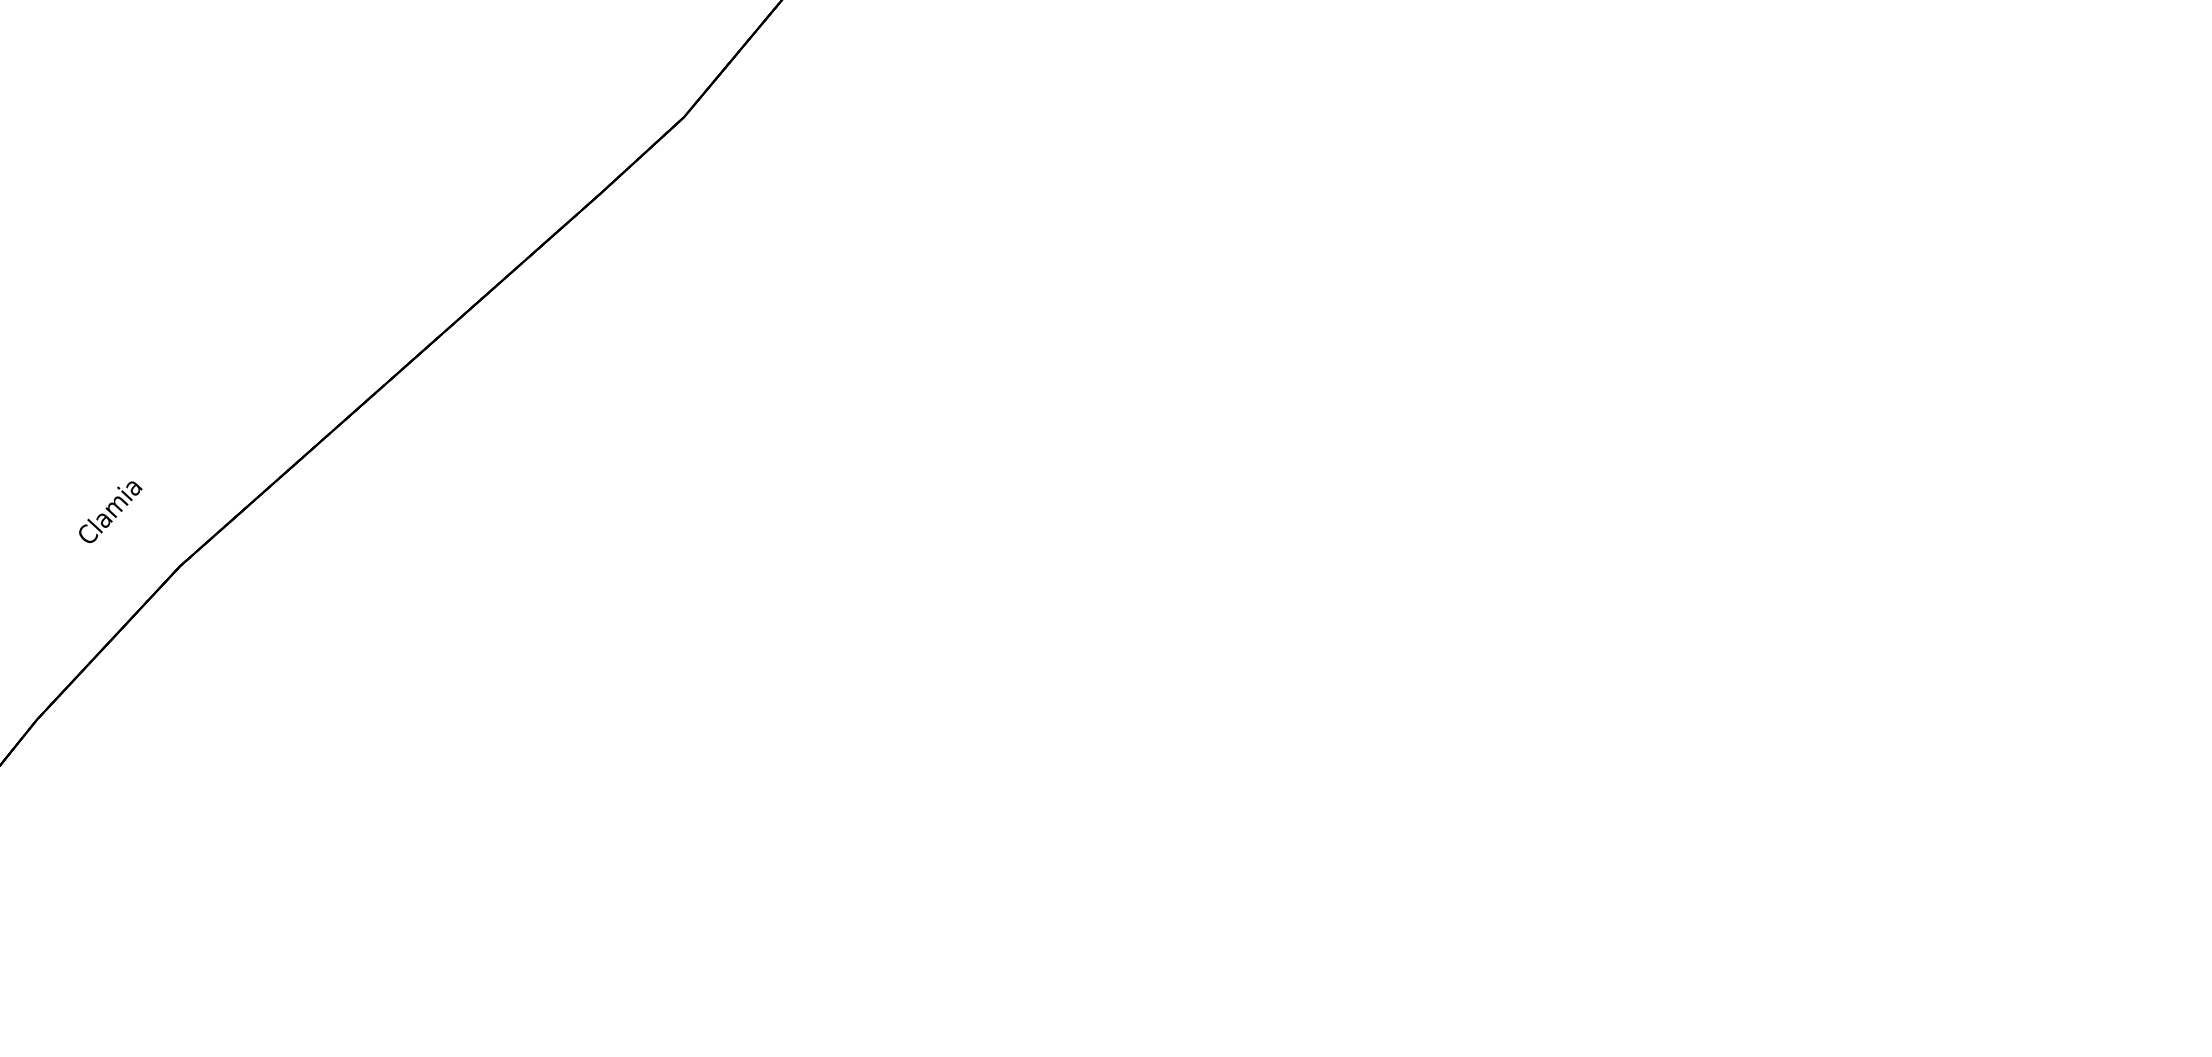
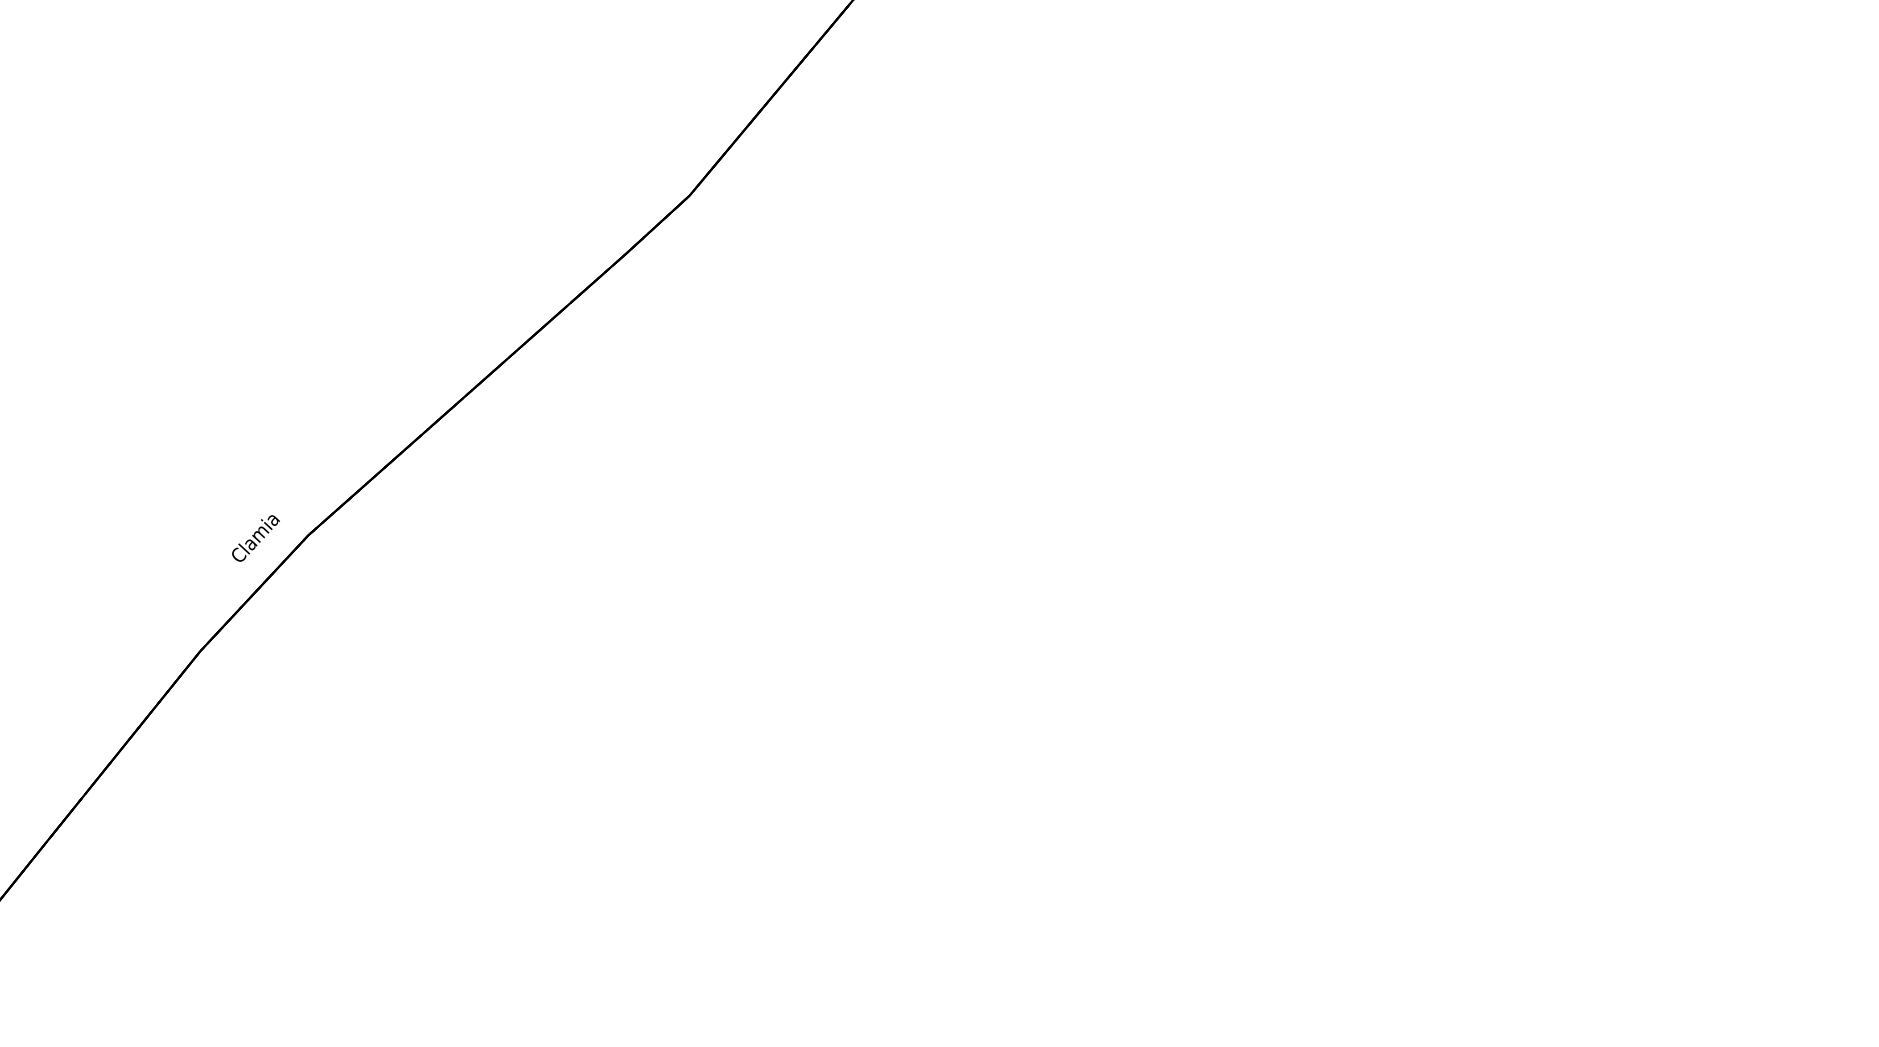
text: (110, 512) -> (255, 538), moved

